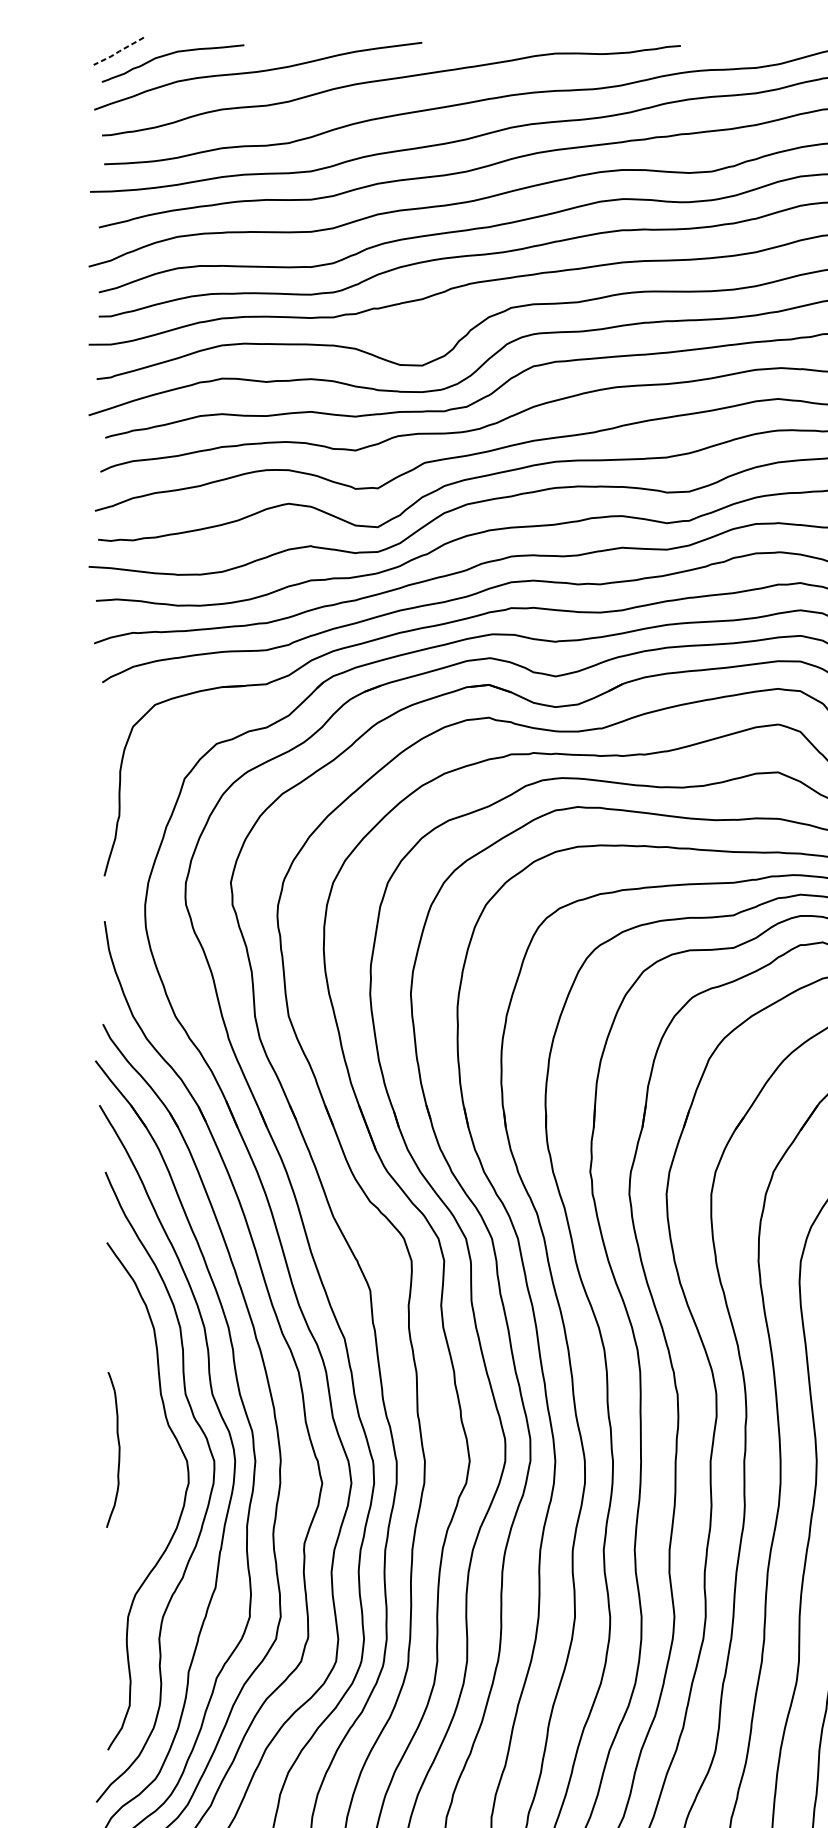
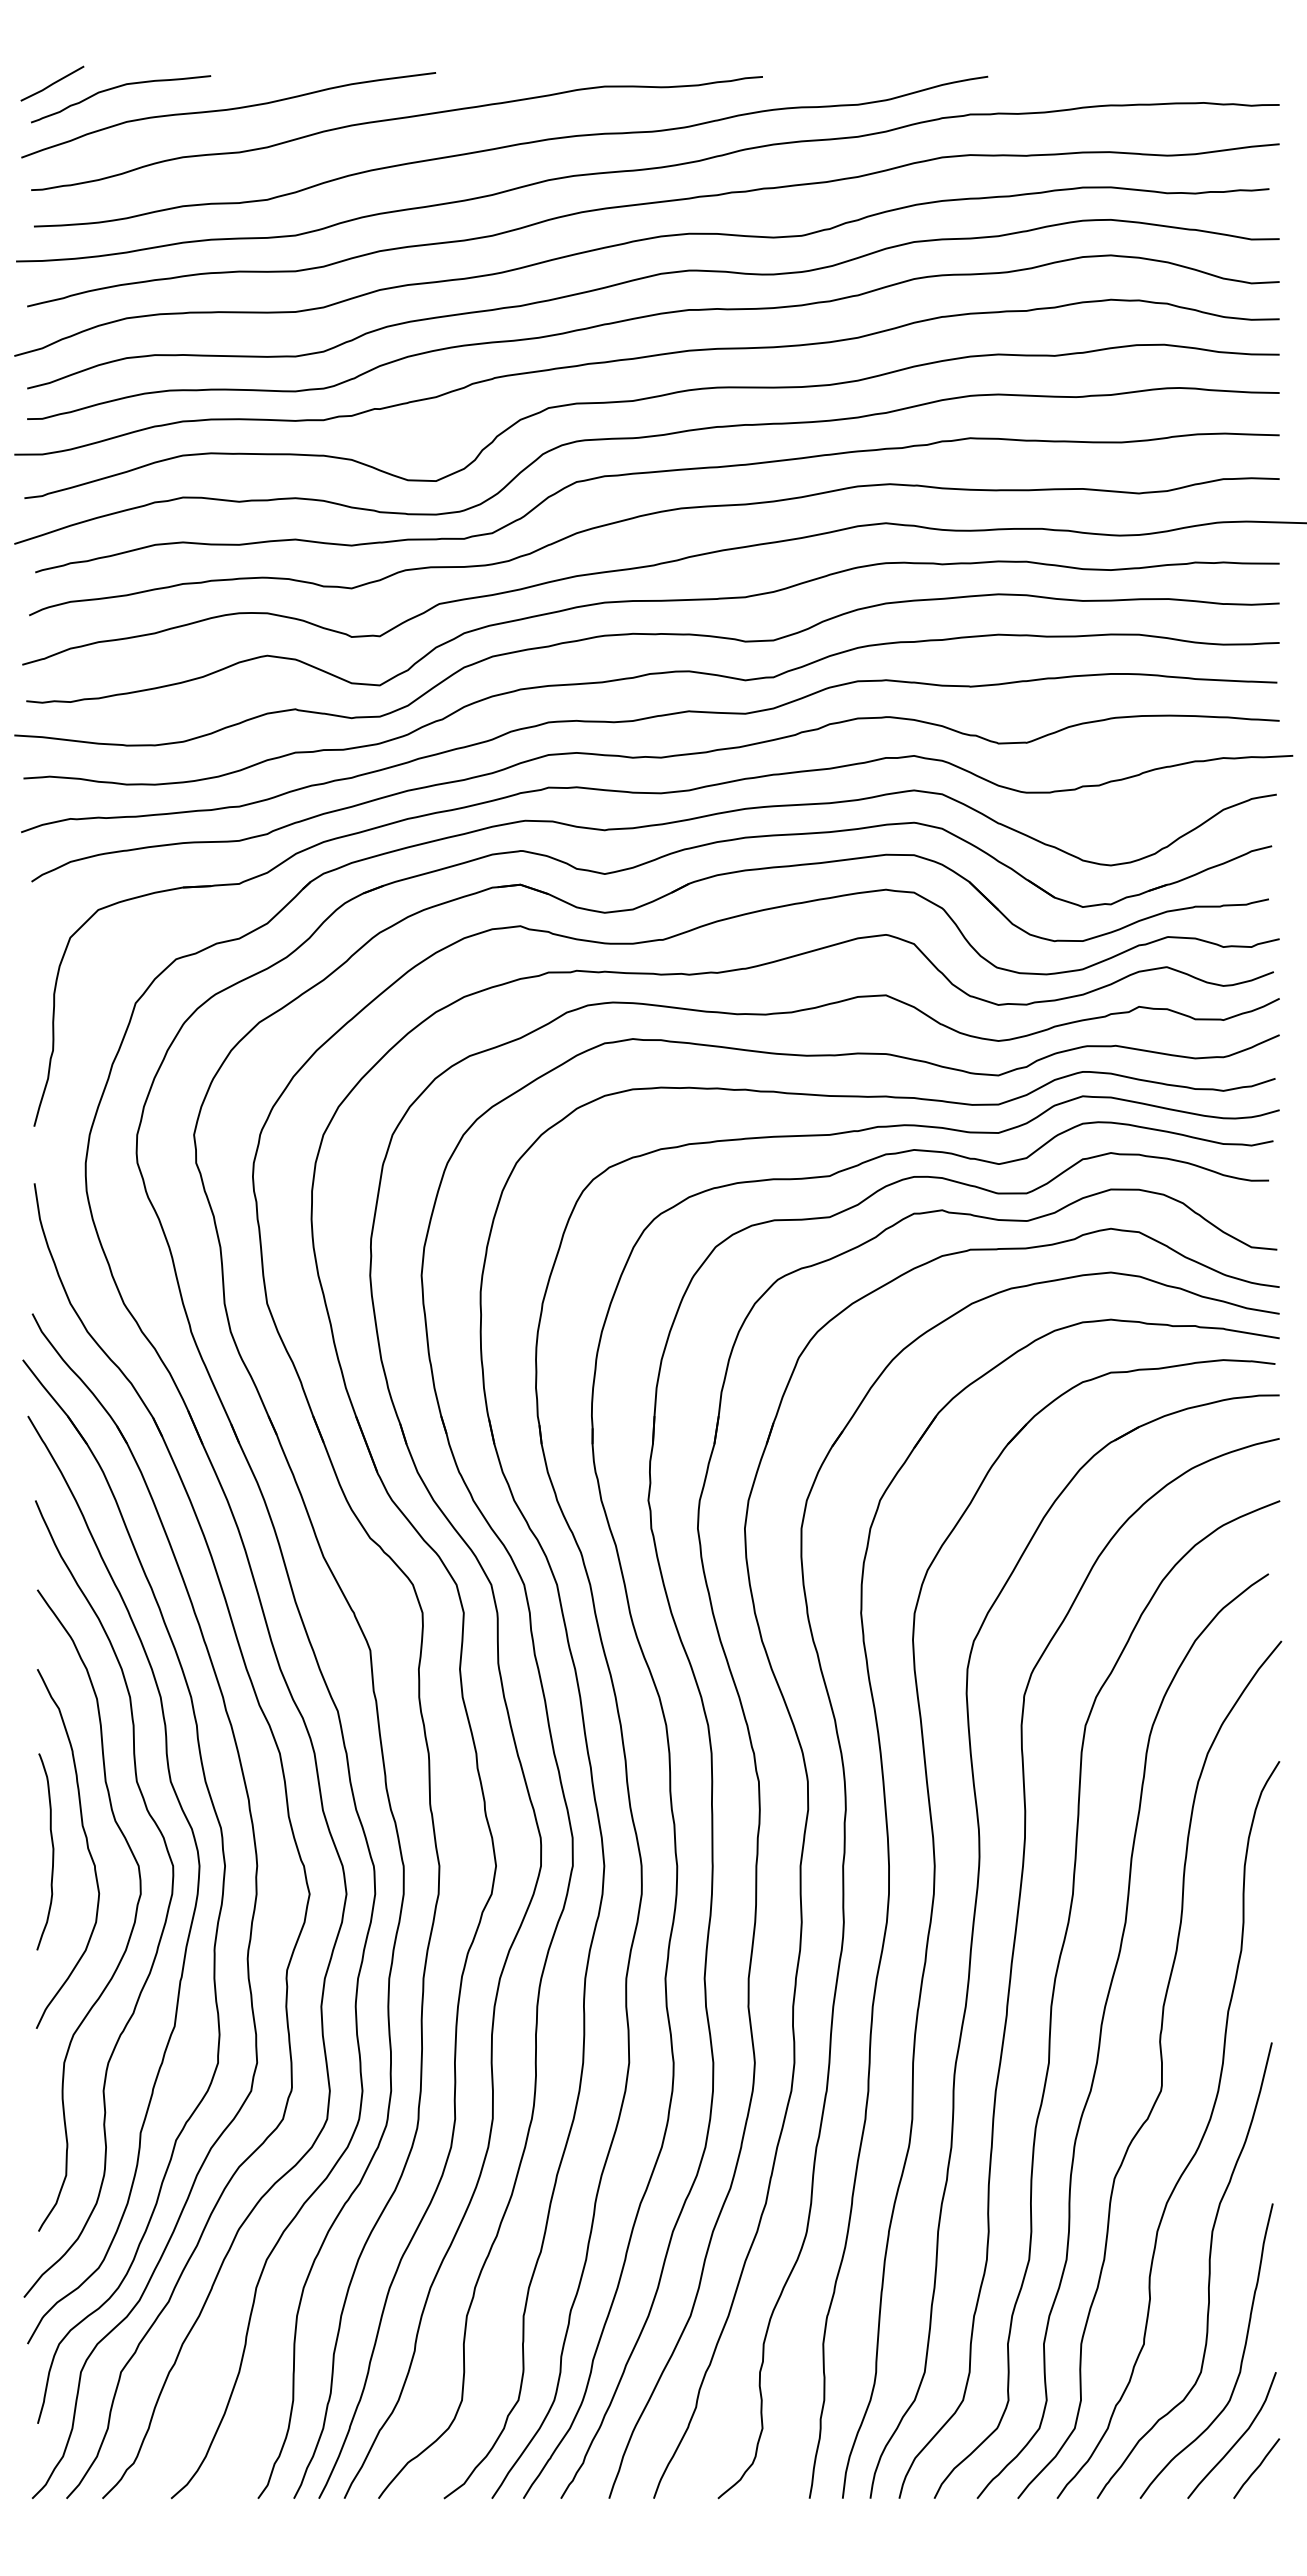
line: (118, 51) -> (52, 84), dashed -> solid
curve: (145, 1444) -> (86, 1845), added

